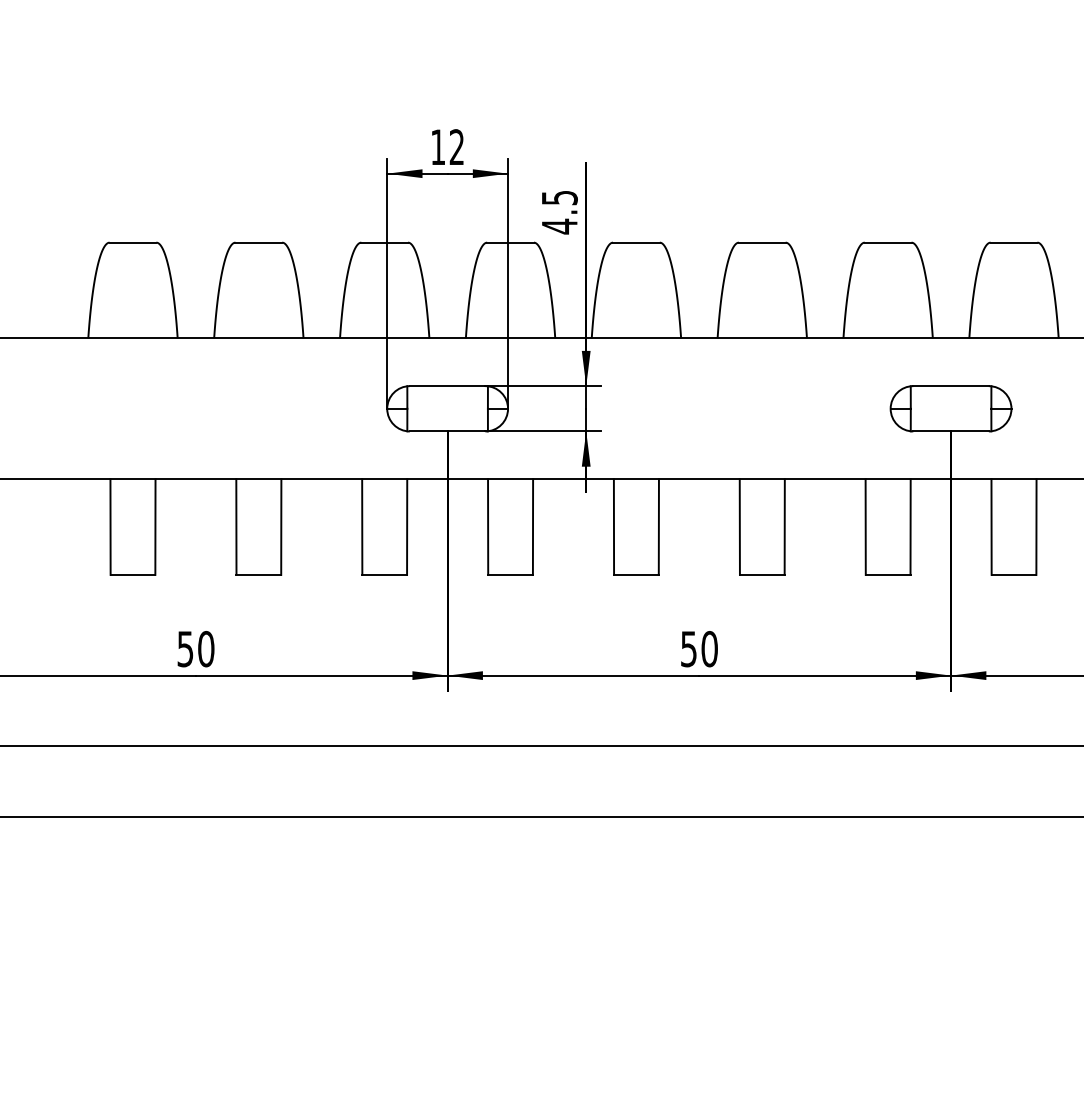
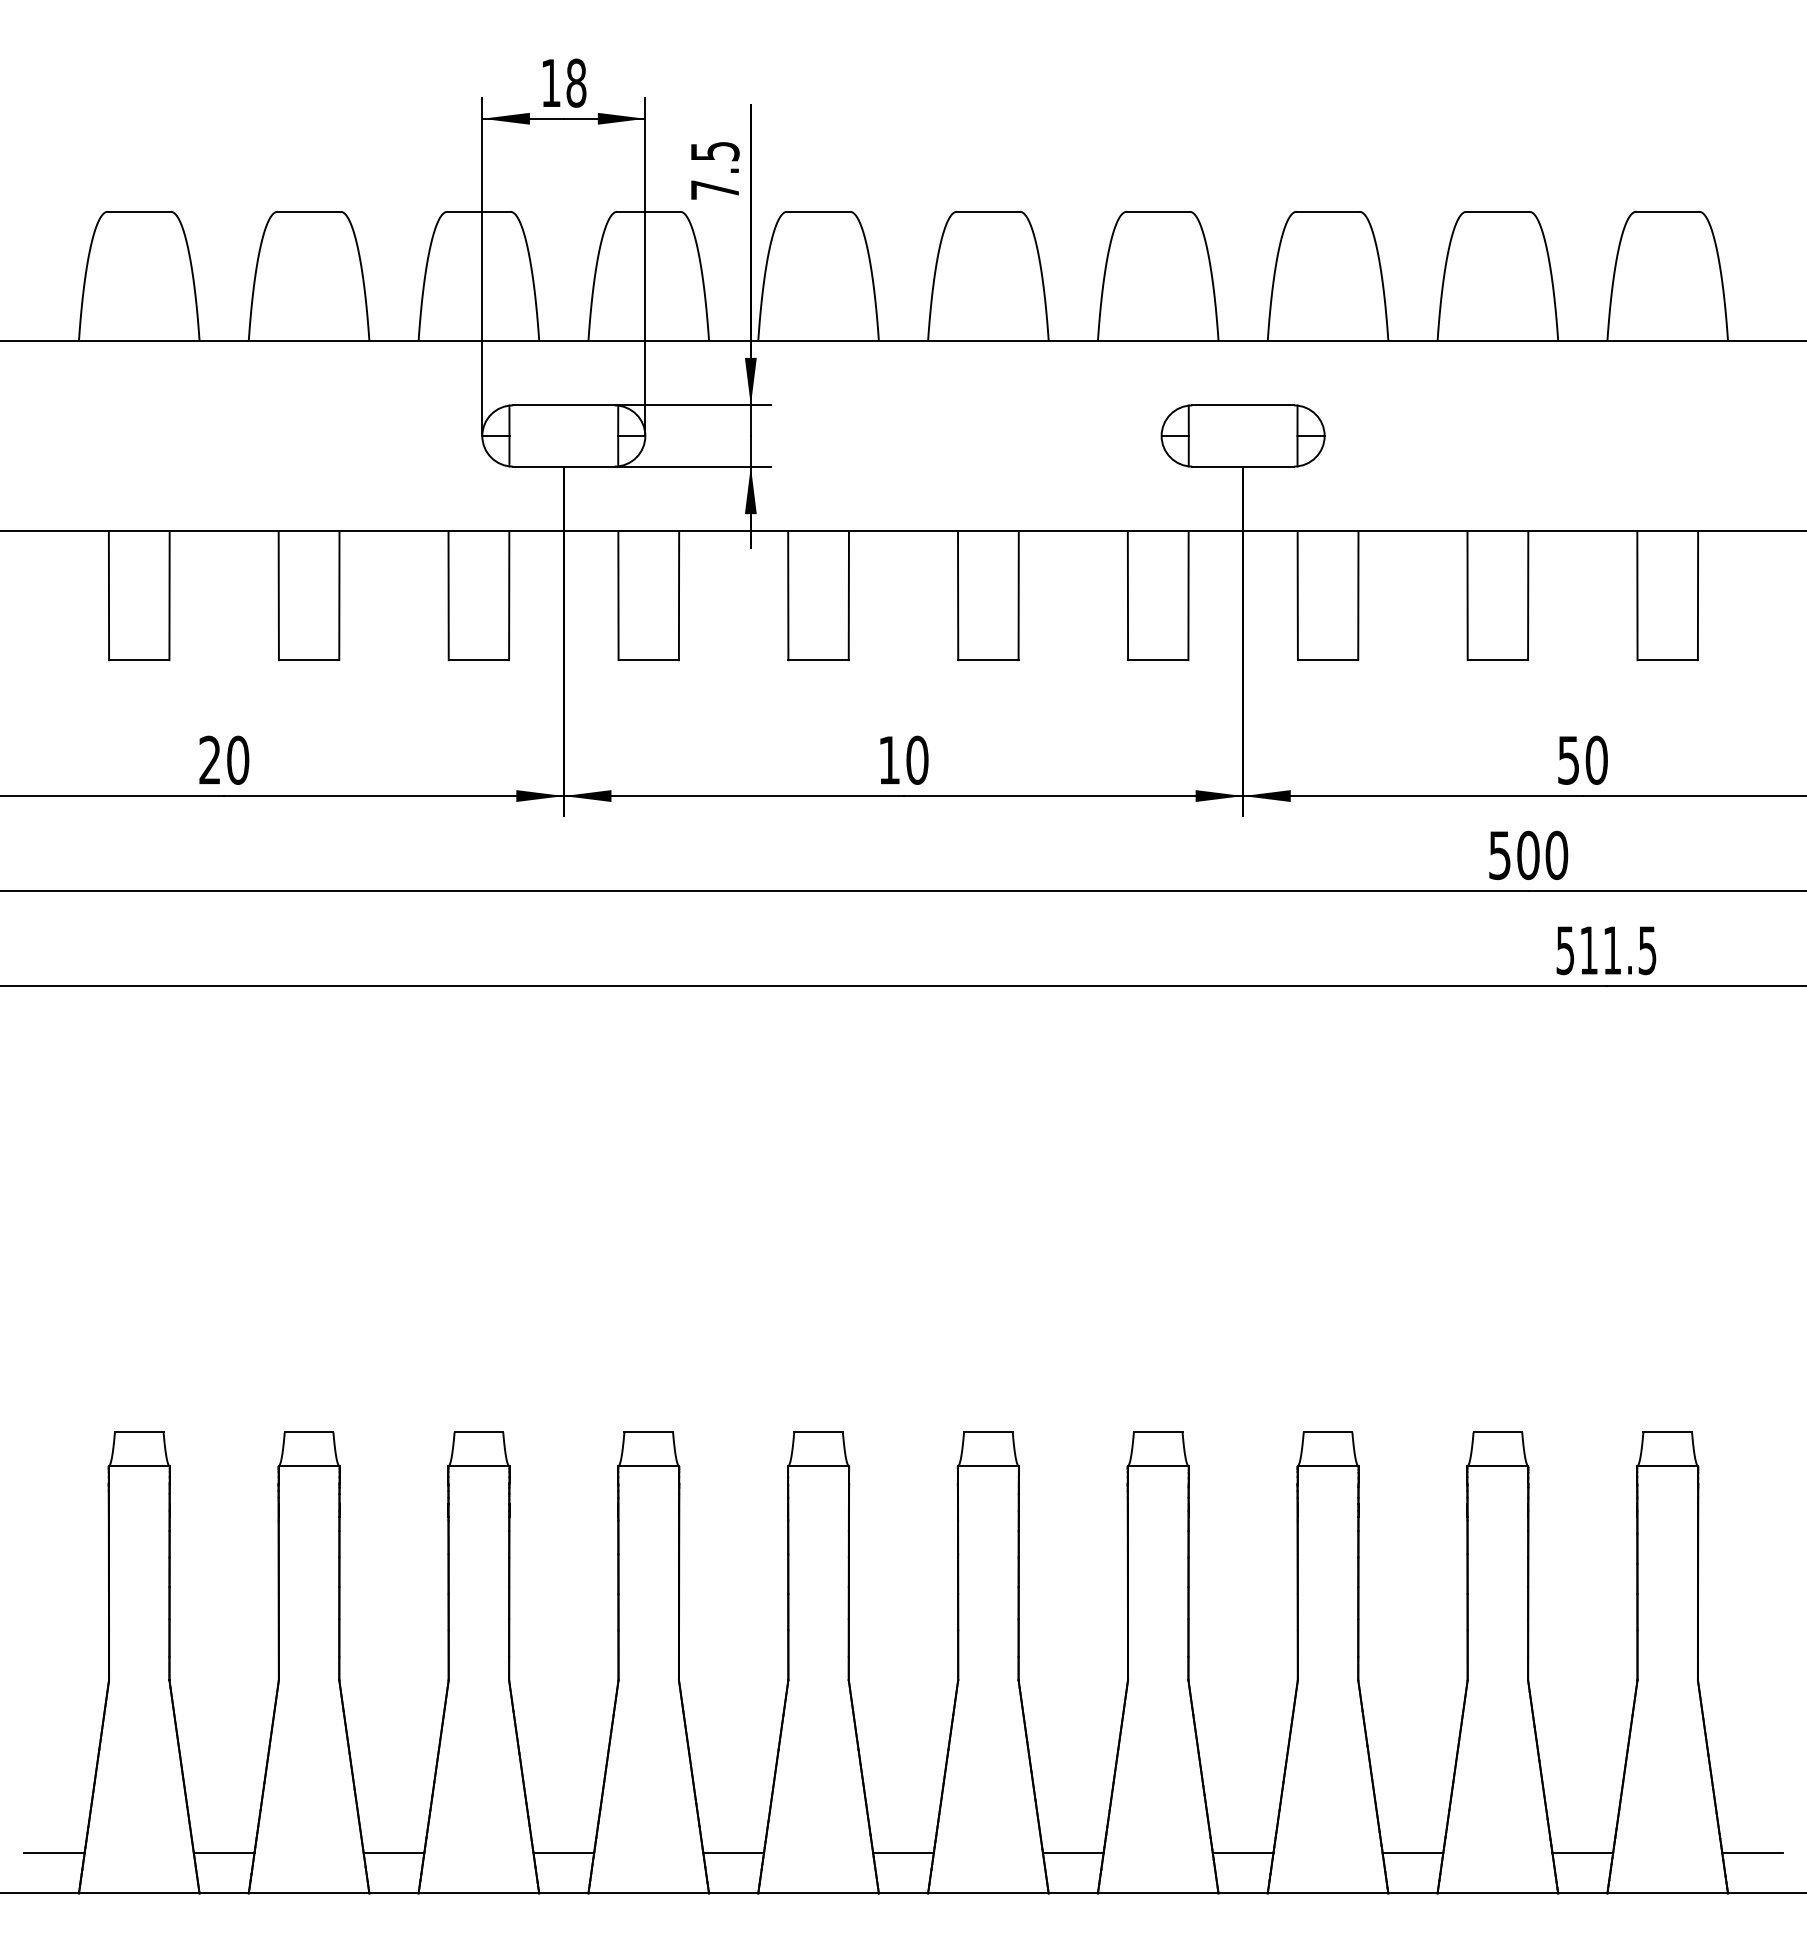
text: (457, 146) -> (576, 82), 12 -> 18
text: (559, 226) -> (714, 189), 4.5 -> 7.5
text: (185, 648) -> (209, 759), 50 -> 20
text: (688, 649) -> (889, 760), 50 -> 10

